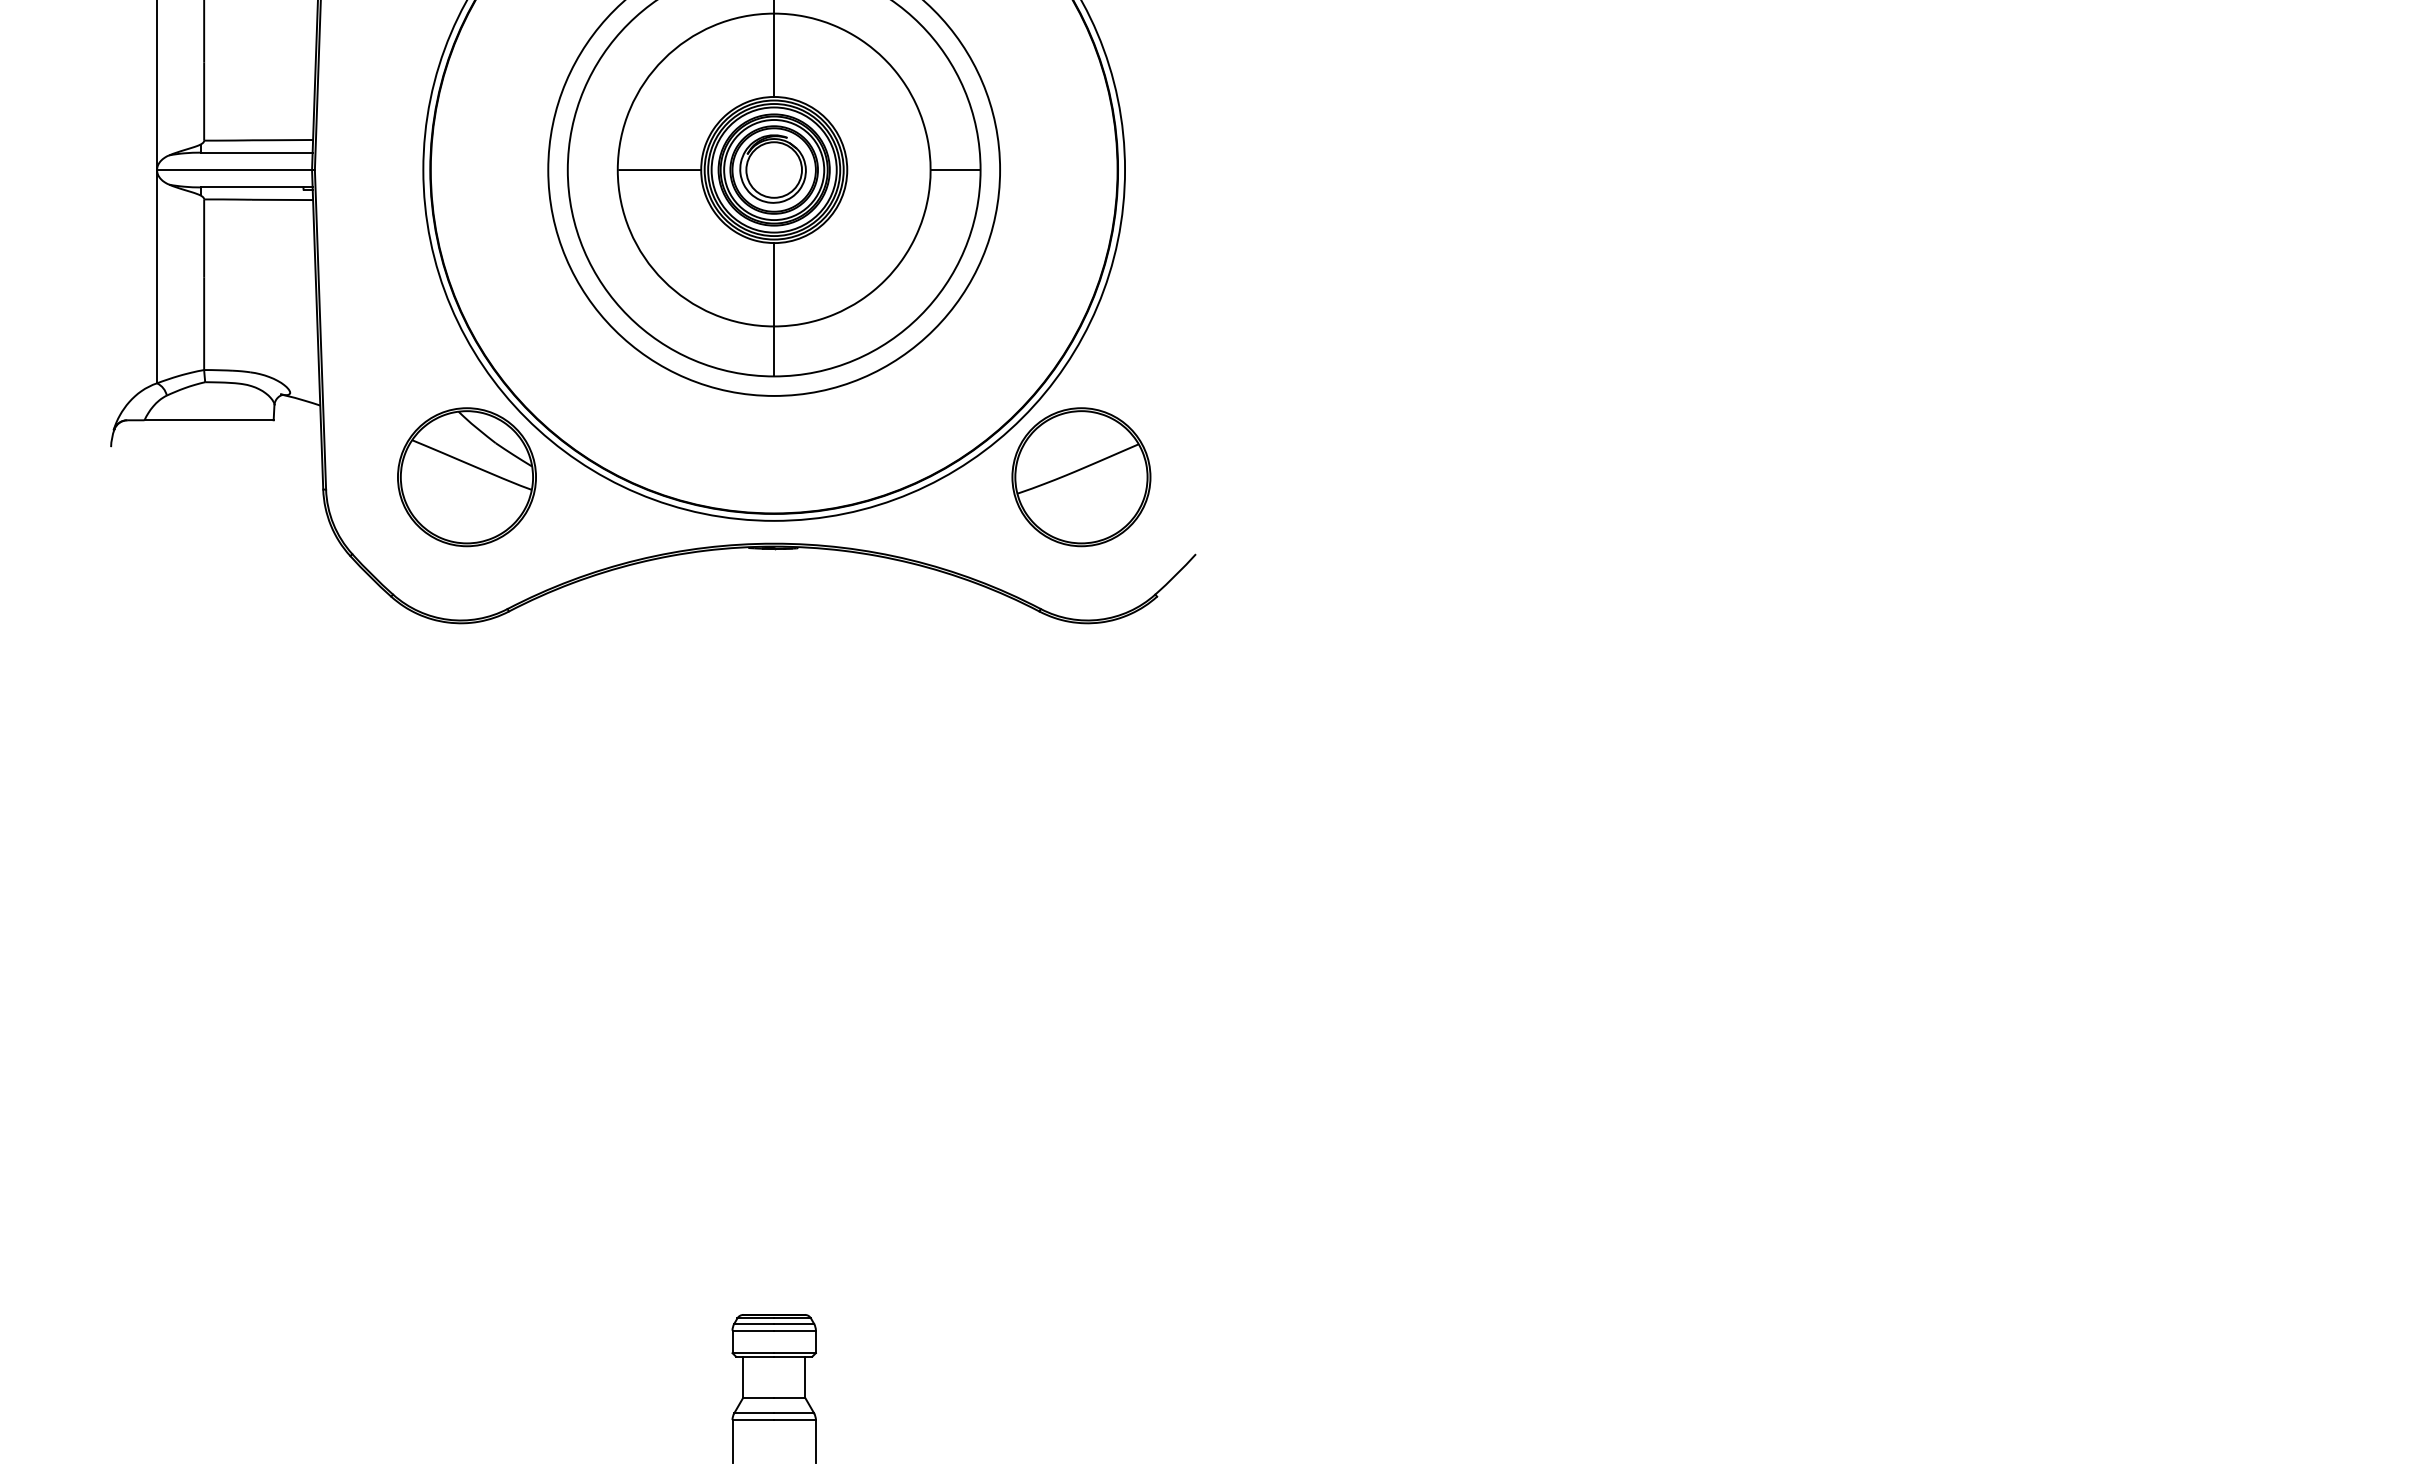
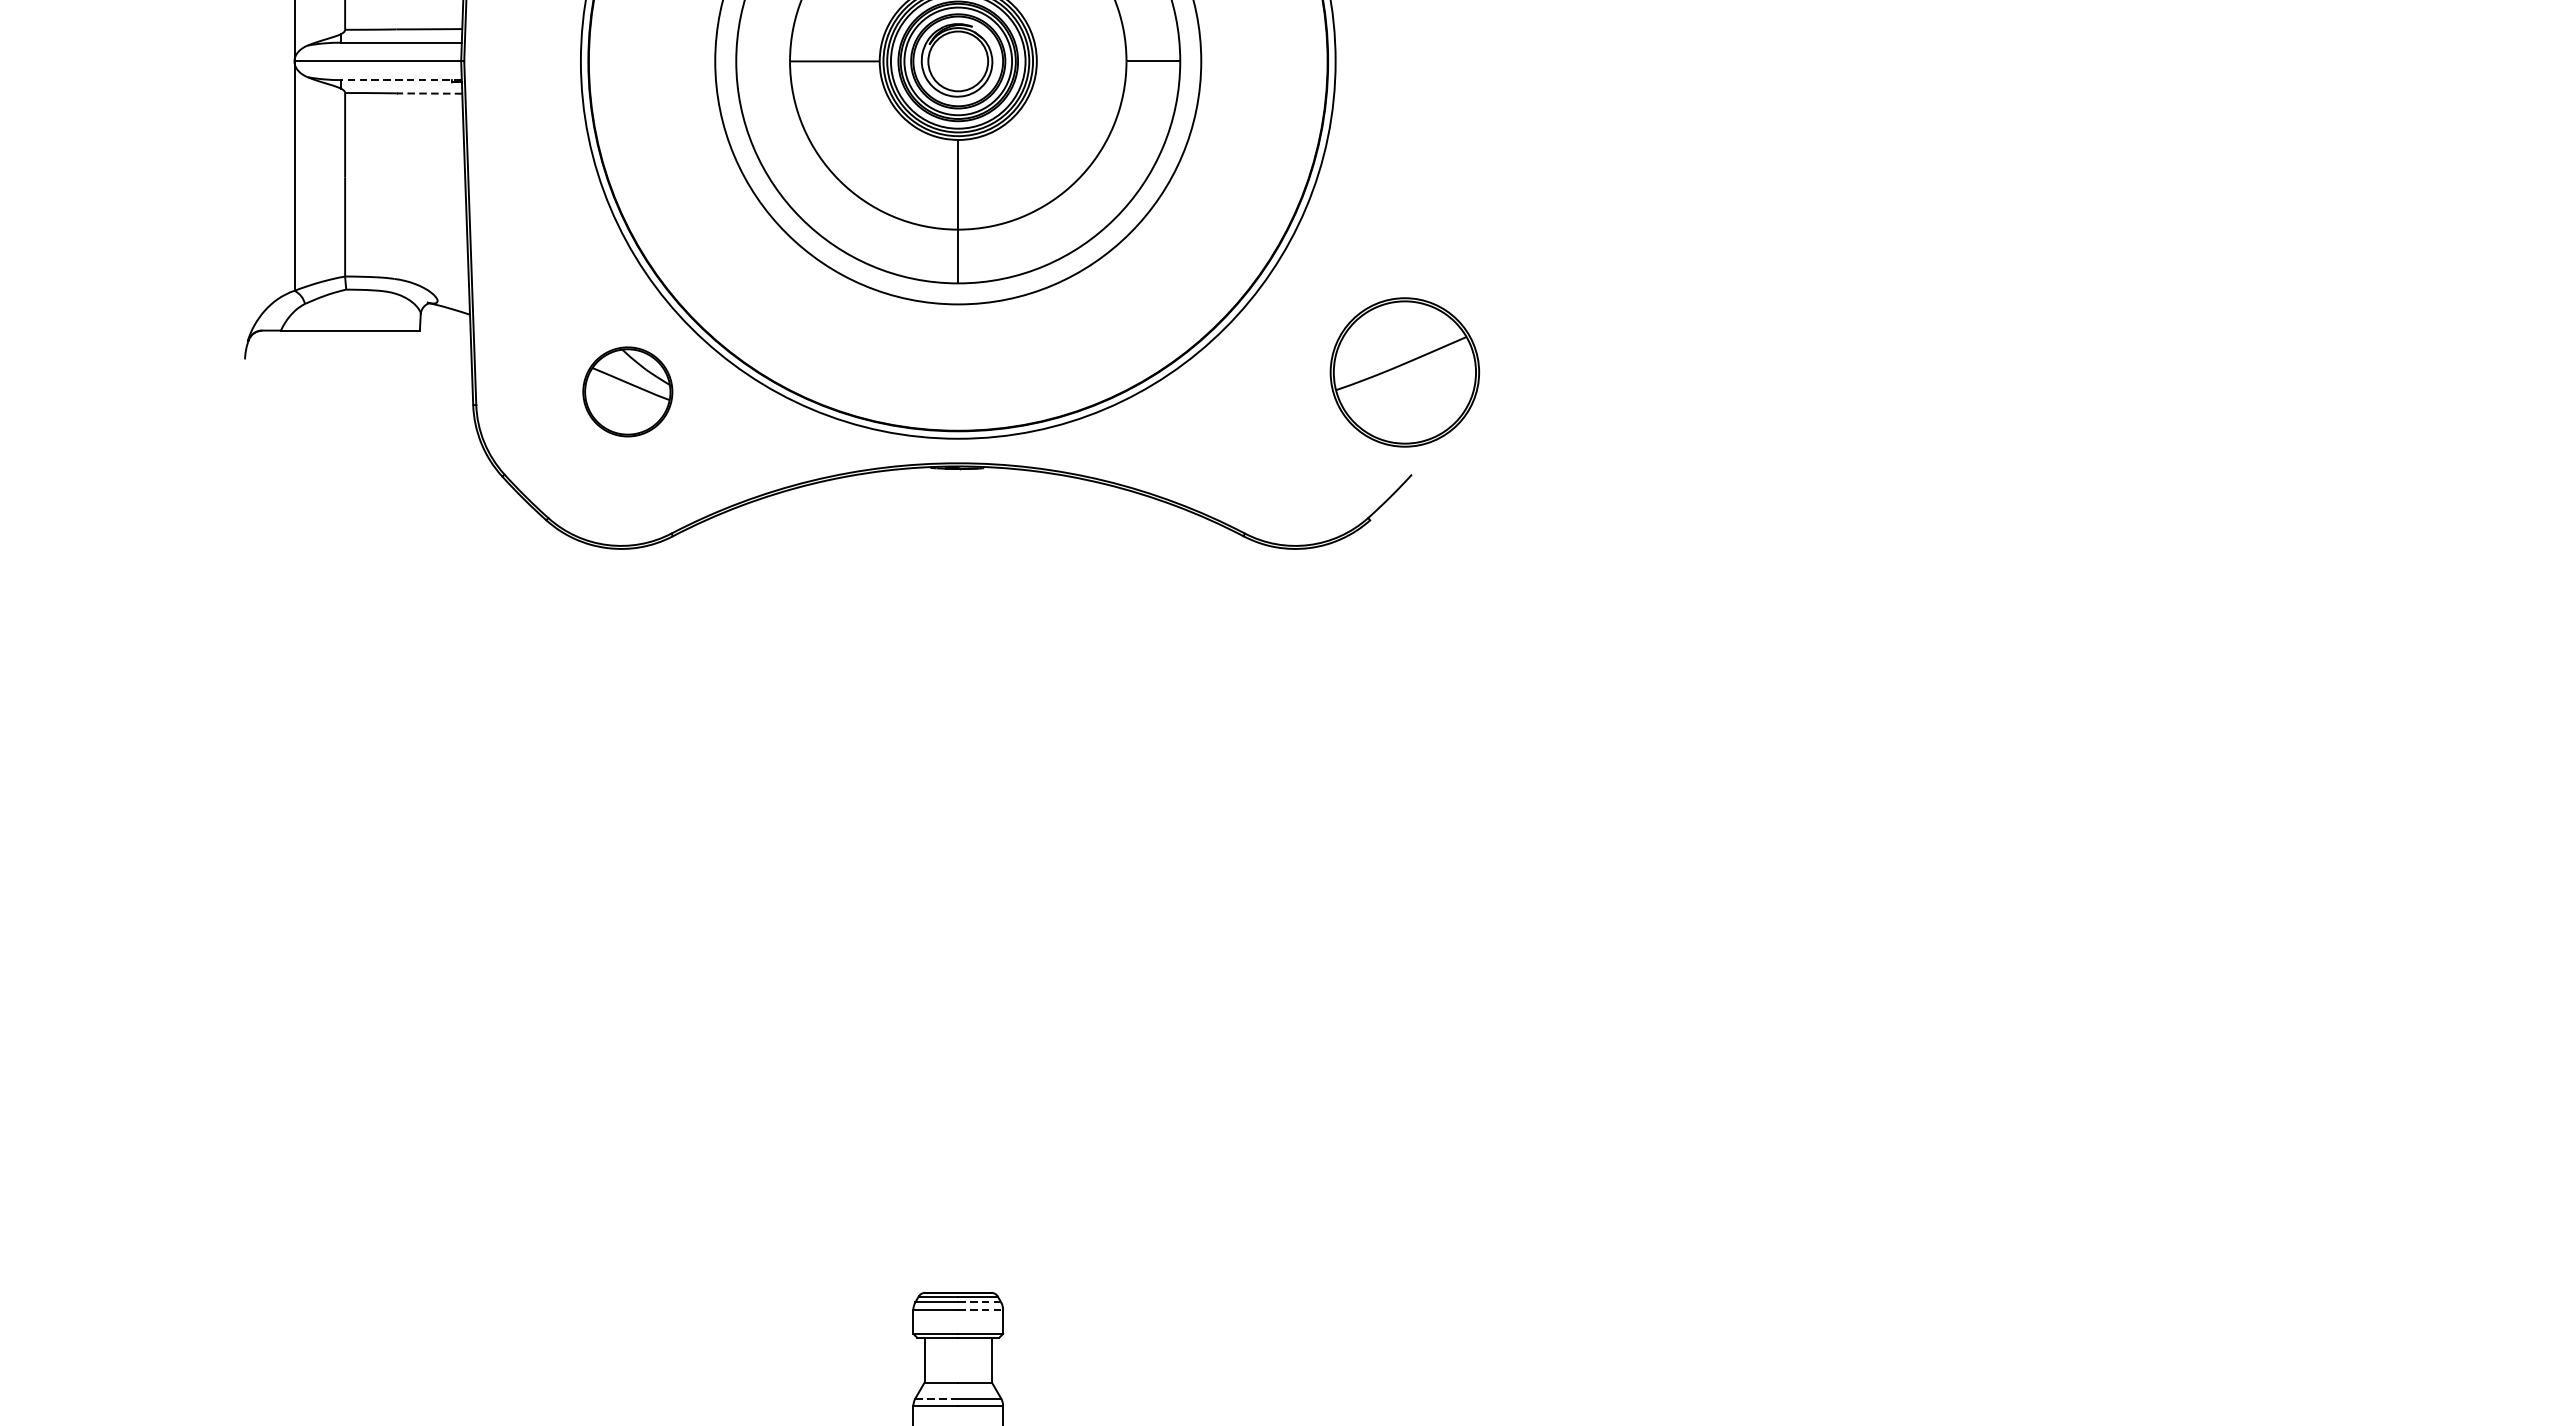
line: (256, 187) -> (401, 80), solid -> dashed
line: (281, 199) -> (428, 93), solid -> dashed
part: (466, 477) -> (627, 392), size x0.6
part: (1081, 477) -> (1404, 372), moved
line: (794, 1323) -> (980, 1302), solid -> dashed
line: (795, 1330) -> (981, 1309), solid -> dashed
line: (754, 1413) -> (937, 1398), solid -> dashed

